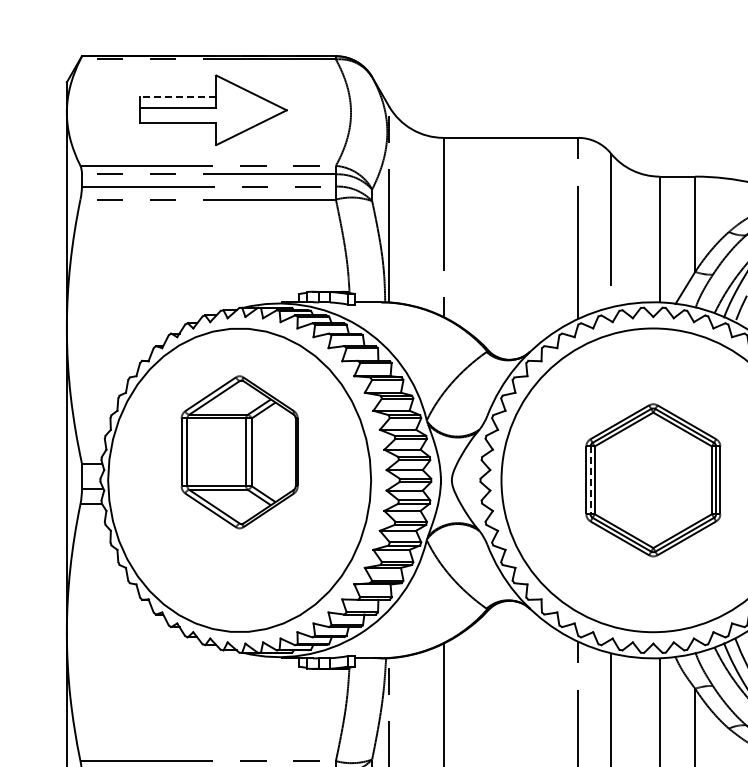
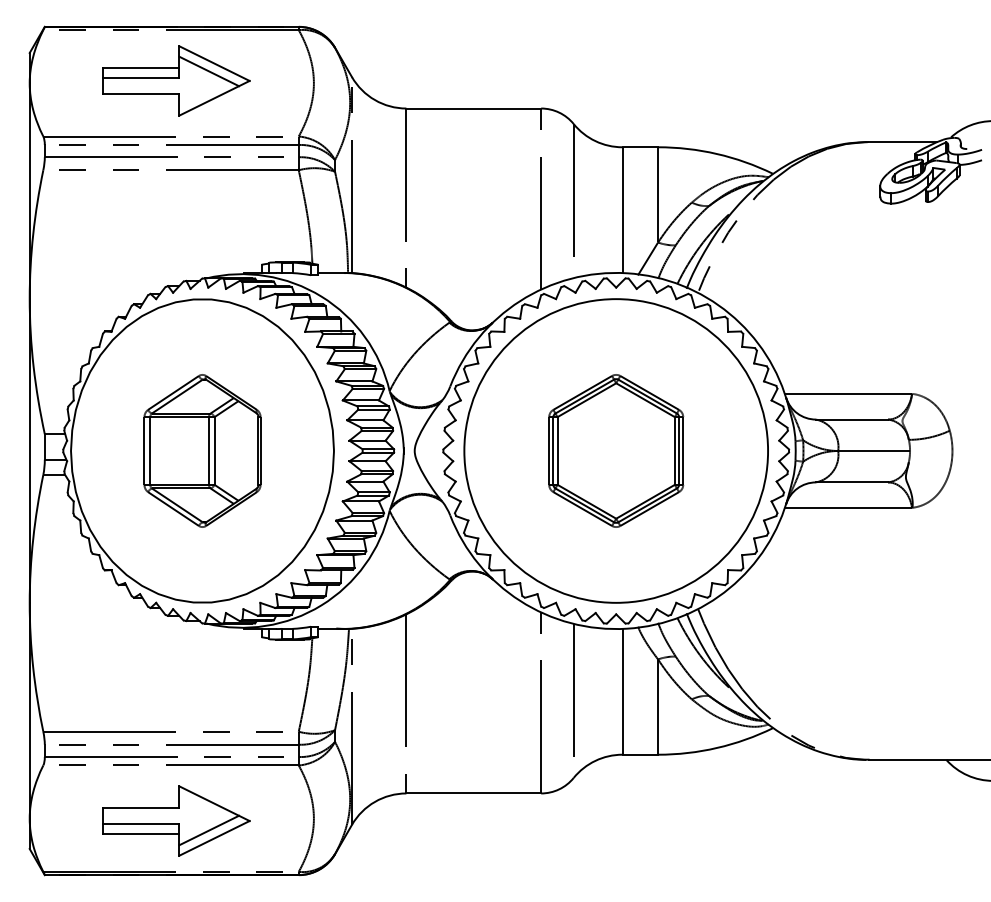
line: (177, 96) -> (140, 67), dashed -> solid
line: (246, 100) -> (209, 71), added
part: (239, 451) -> (202, 450), moved
line: (590, 479) -> (553, 450), dashed -> solid

